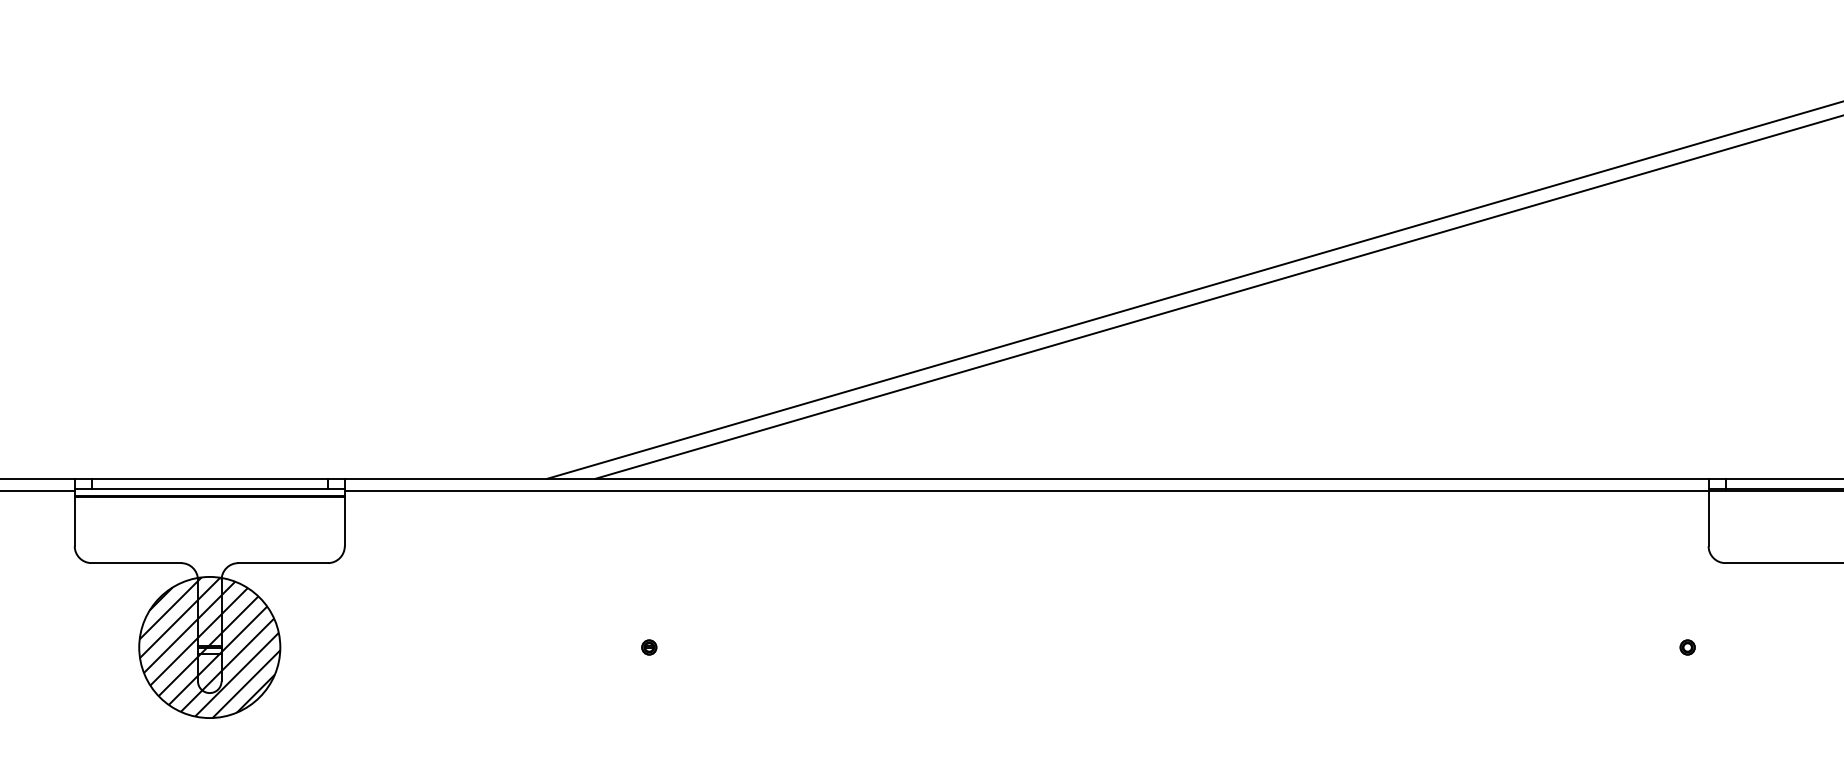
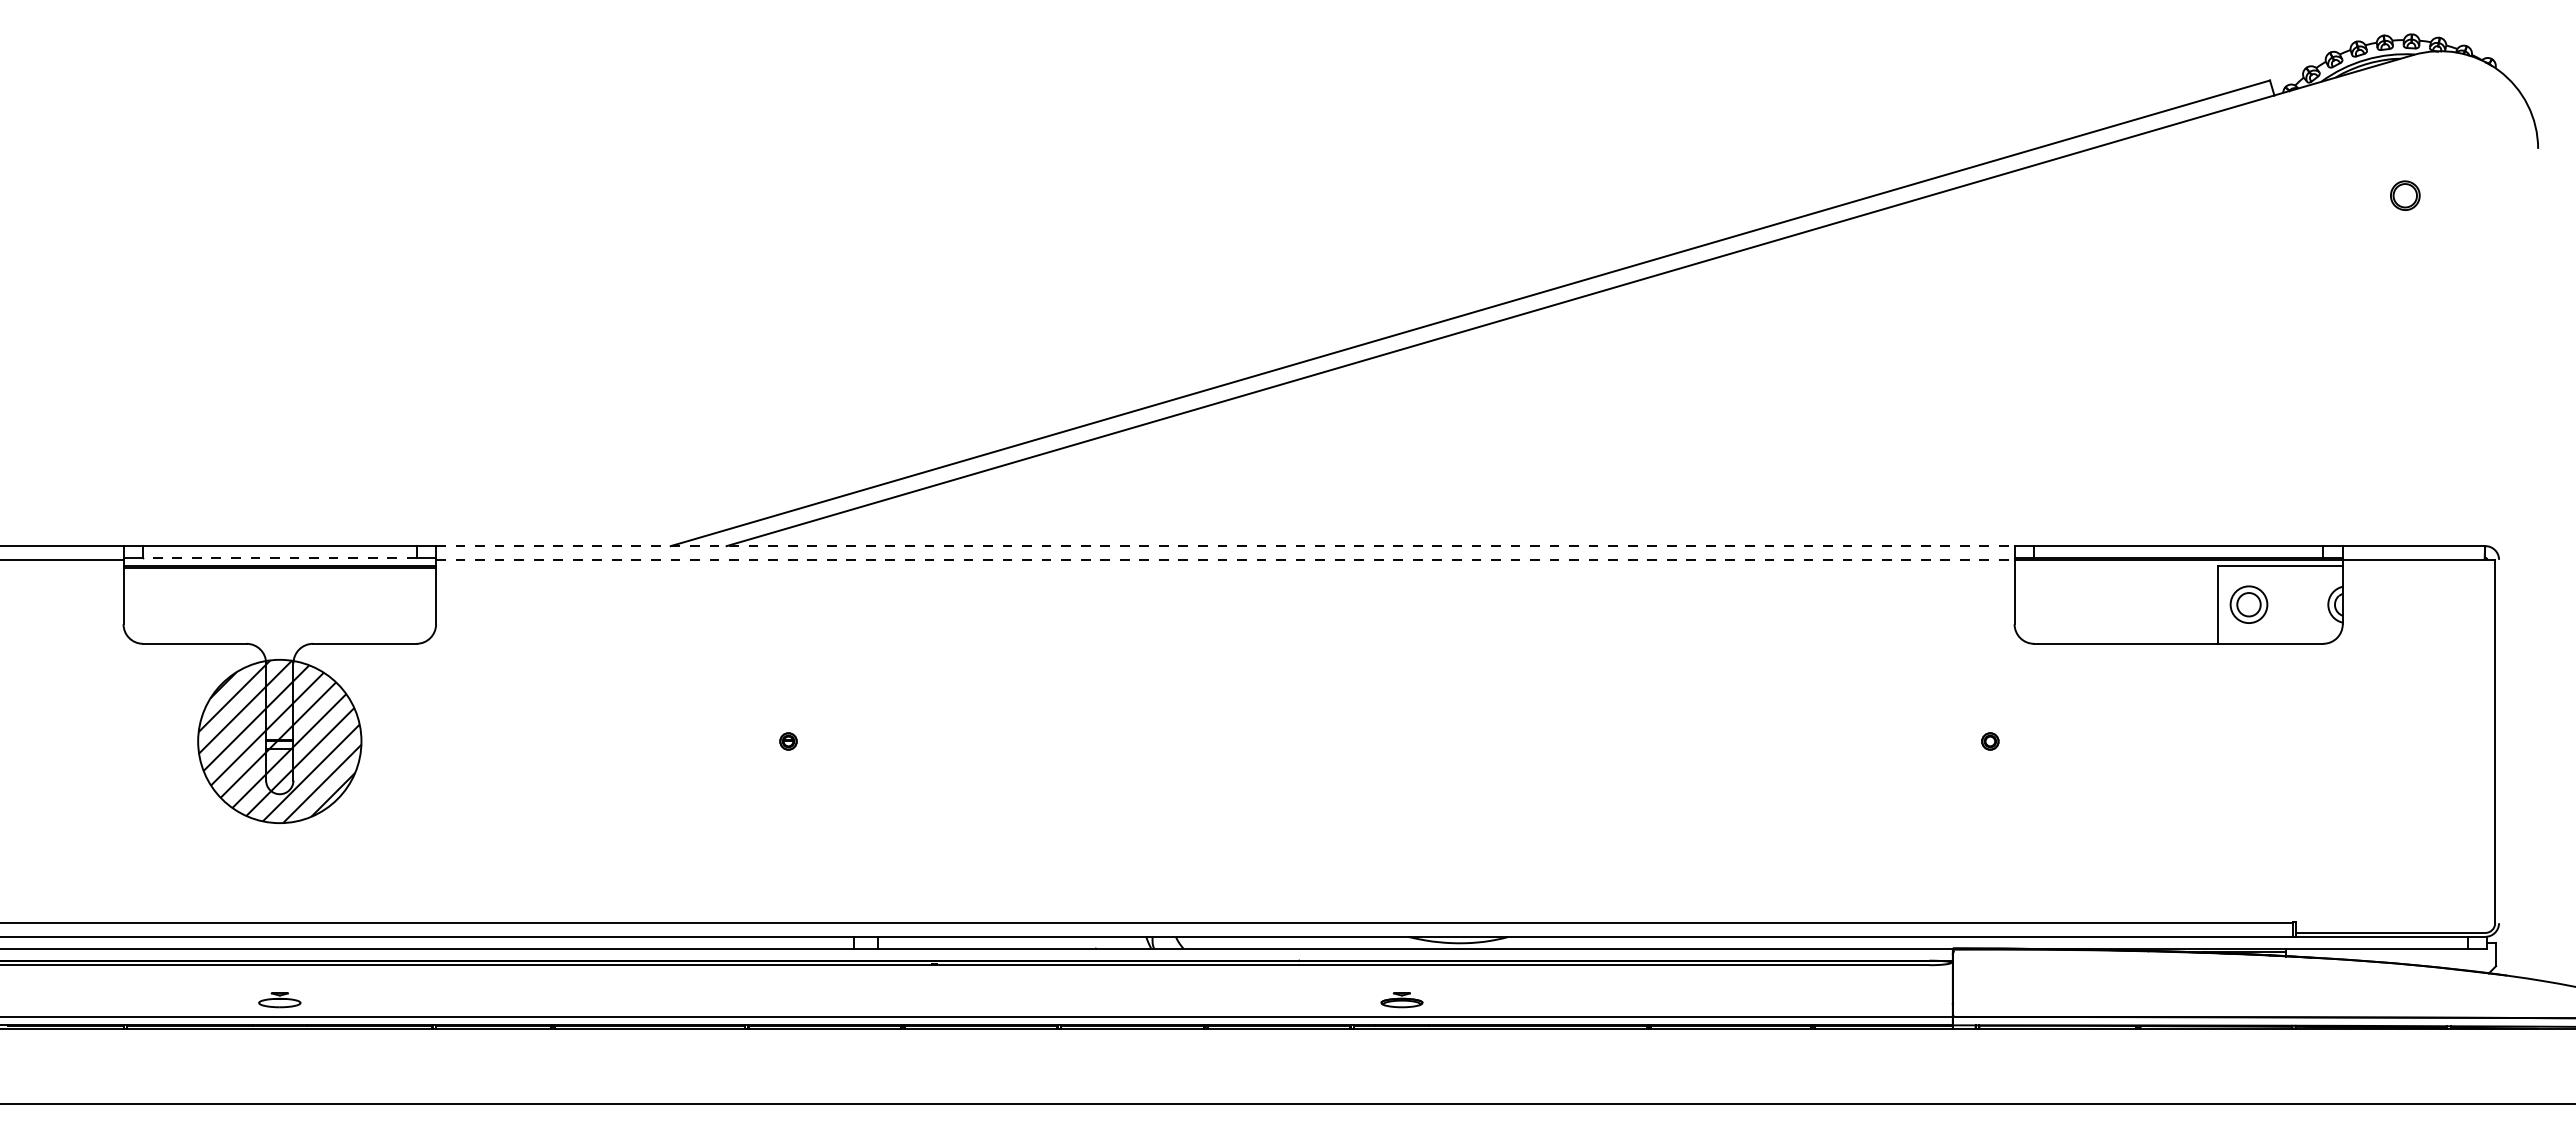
line: (1026, 479) -> (1225, 546), solid -> dashed
line: (209, 488) -> (279, 557), solid -> dashed
line: (1026, 490) -> (1225, 559), solid -> dashed

